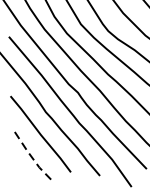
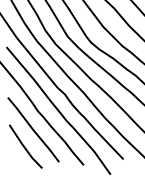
line: (30, 154) -> (24, 147), dashed -> solid

